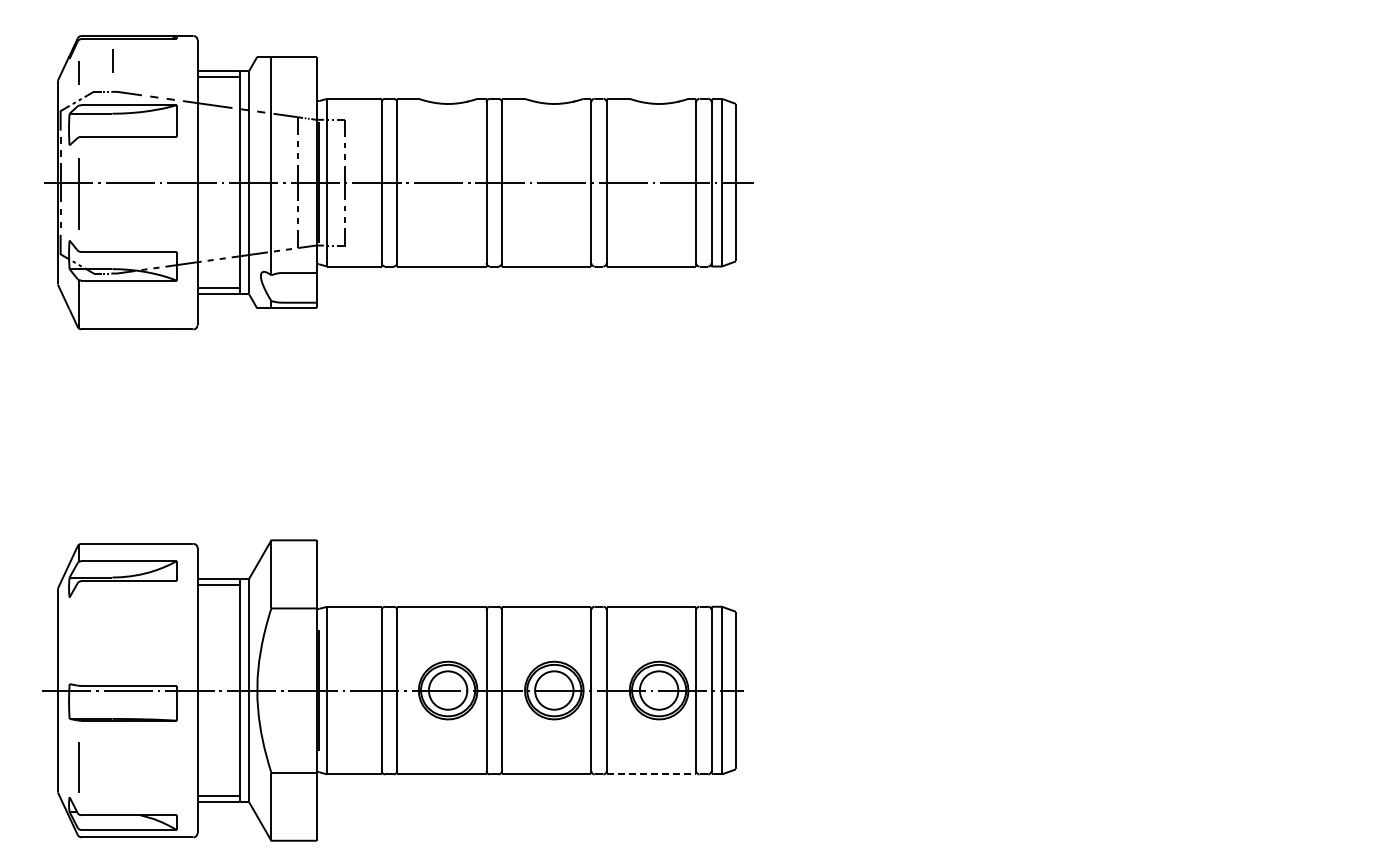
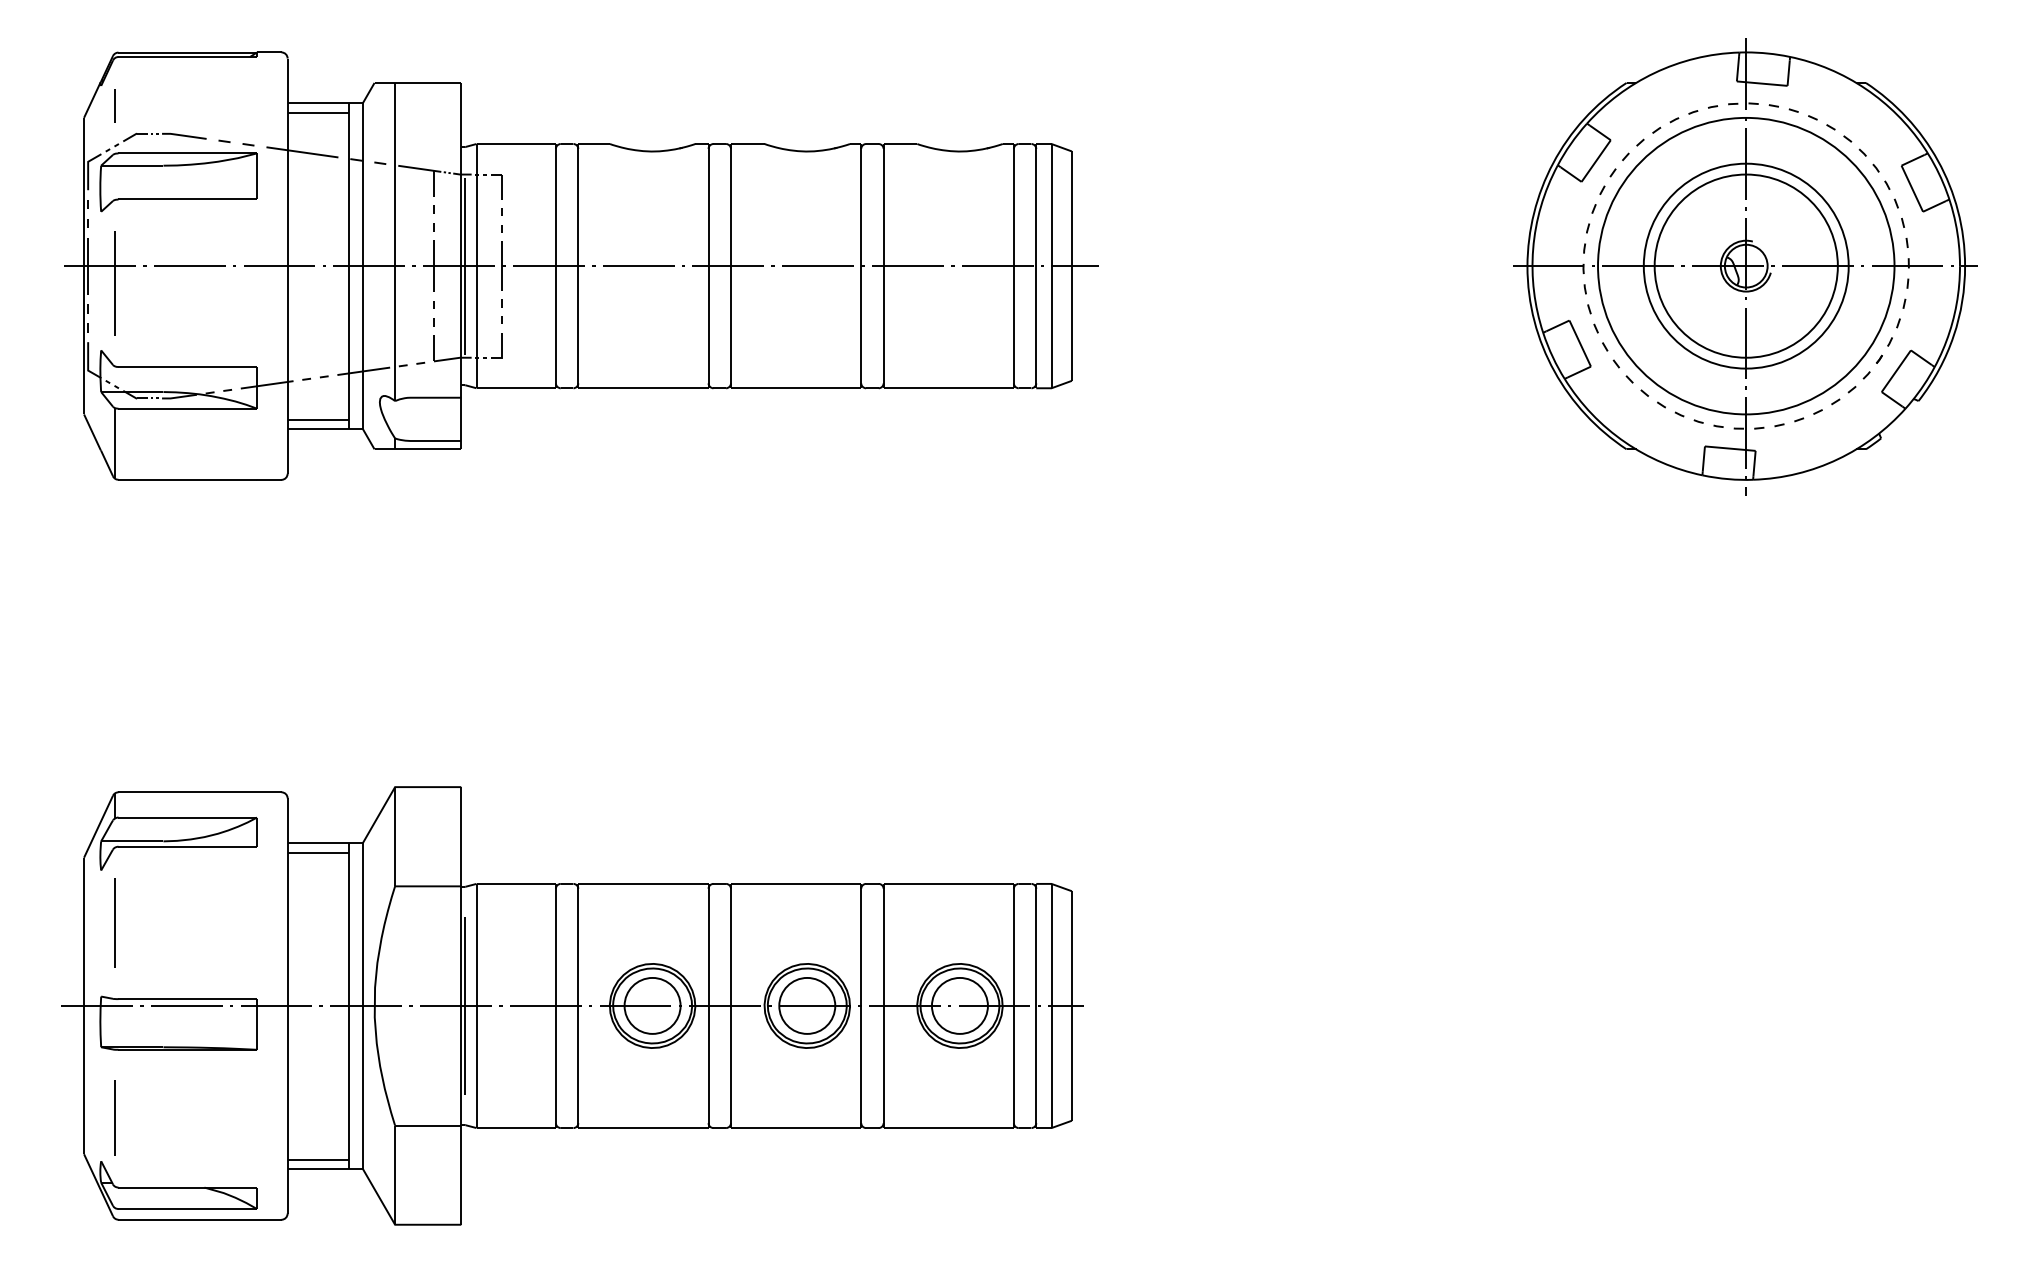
line: (112, 60) -> (163, 88), removed
part: (1197, 182) -> (1744, 265), added
line: (78, 633) -> (114, 922), added
line: (651, 774) -> (948, 1128), dashed -> solid

